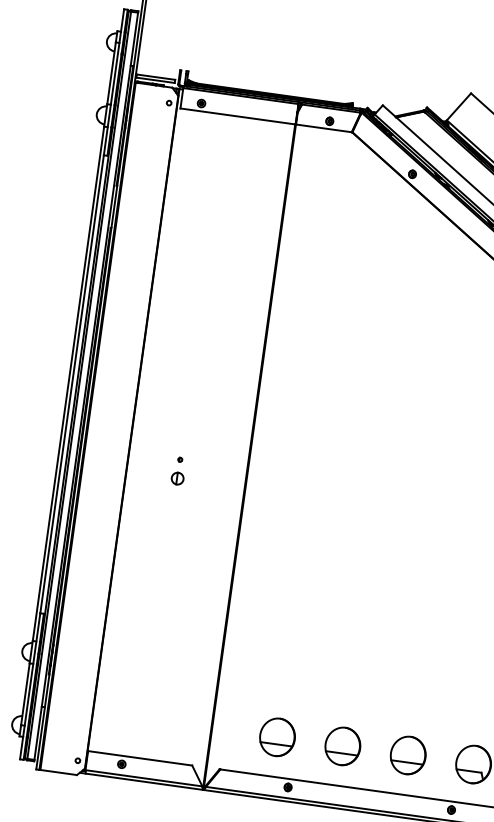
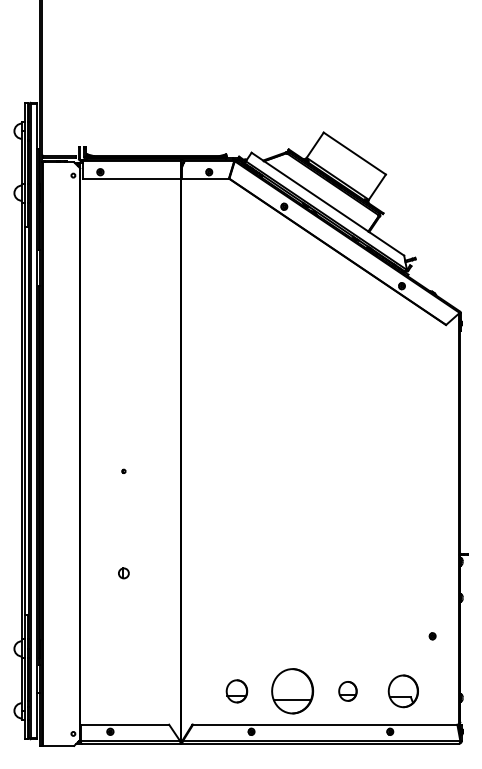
part: (177, 478) -> (123, 573), moved
part: (276, 737) -> (236, 691), size x0.7
part: (341, 746) -> (291, 691), size x1.4
part: (407, 755) -> (347, 691), size x0.6

